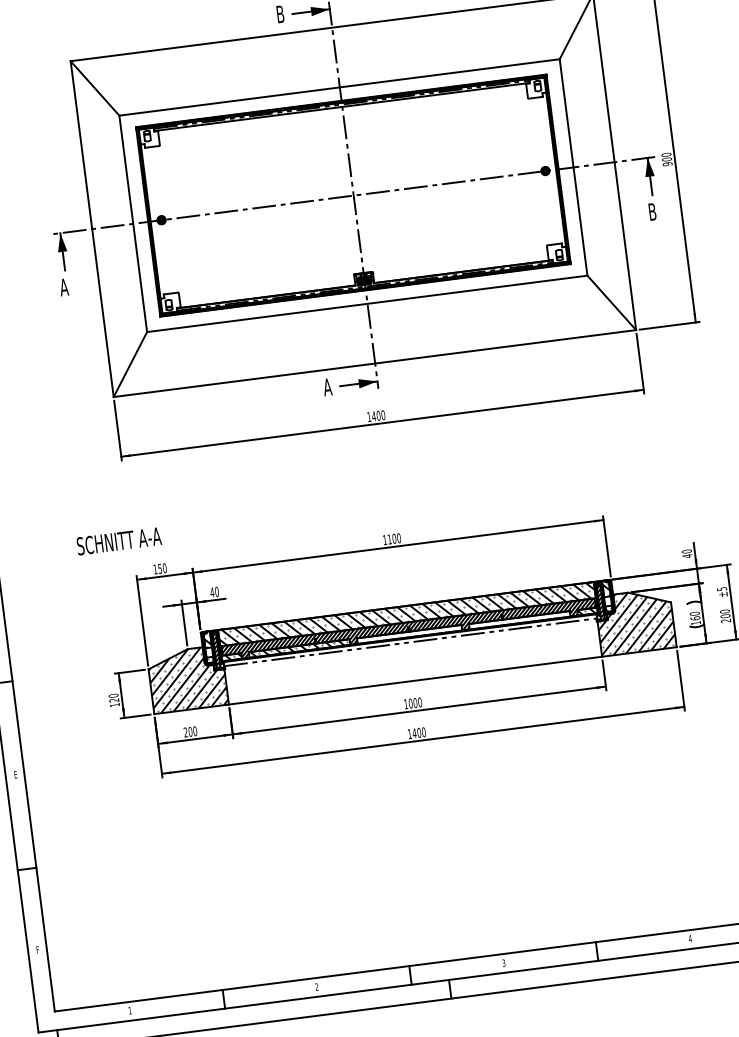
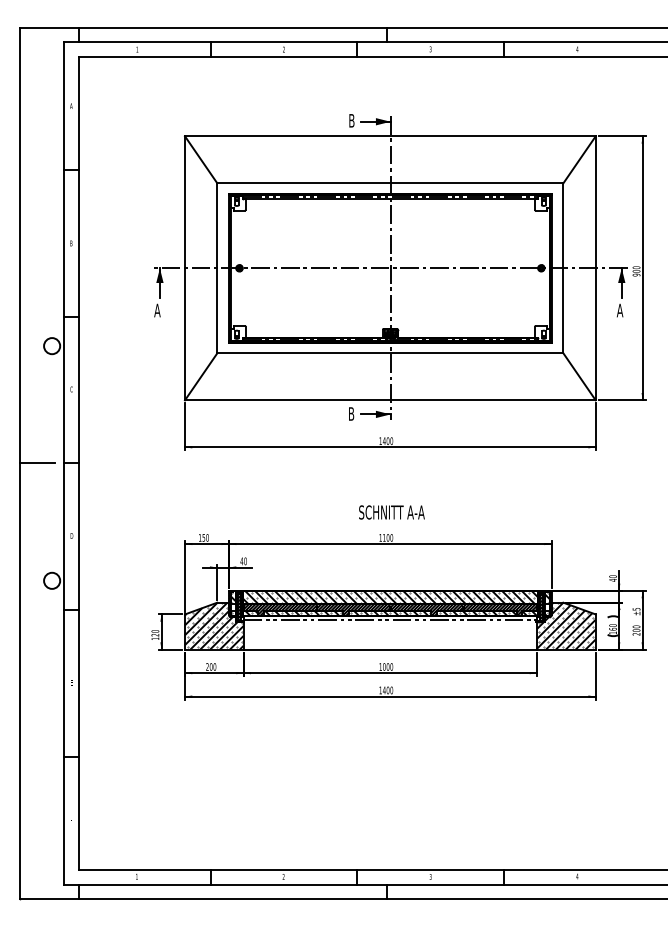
text: (651, 211) -> (619, 310), B -> A
text: (327, 386) -> (351, 413), A -> B
text: (118, 541) -> (391, 512), moved
hatch: (519, 620) -> (476, 613), added
hatch: (408, 634) -> (389, 613), added

